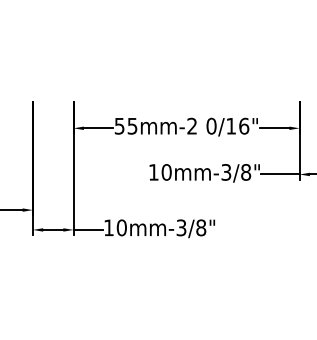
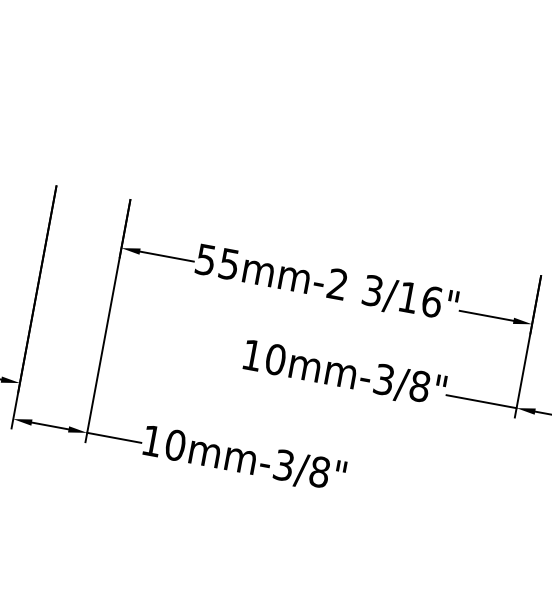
text: (211, 125) -> (372, 289), 0/16" -> 3/16"

